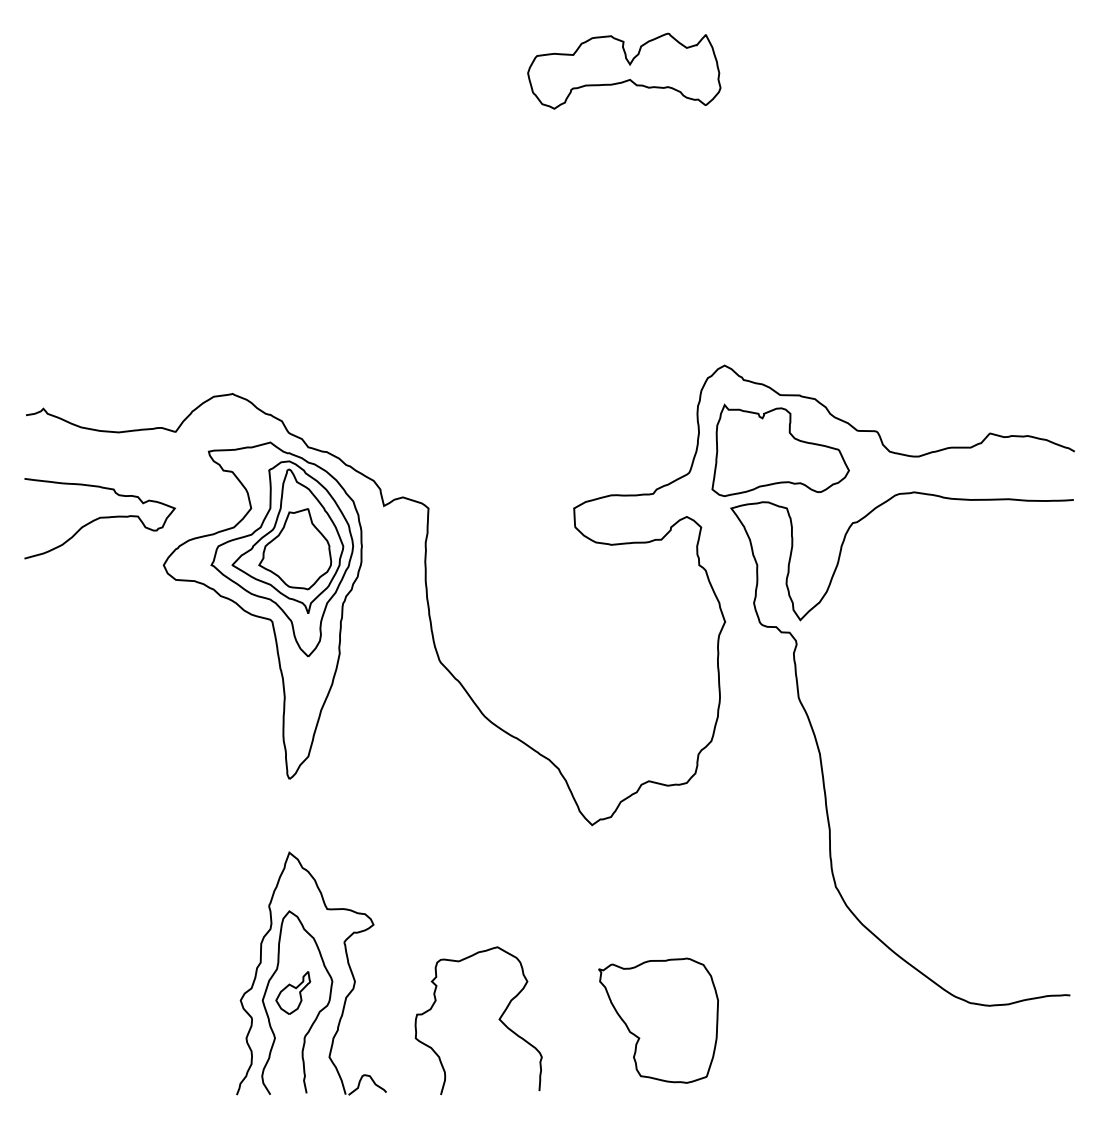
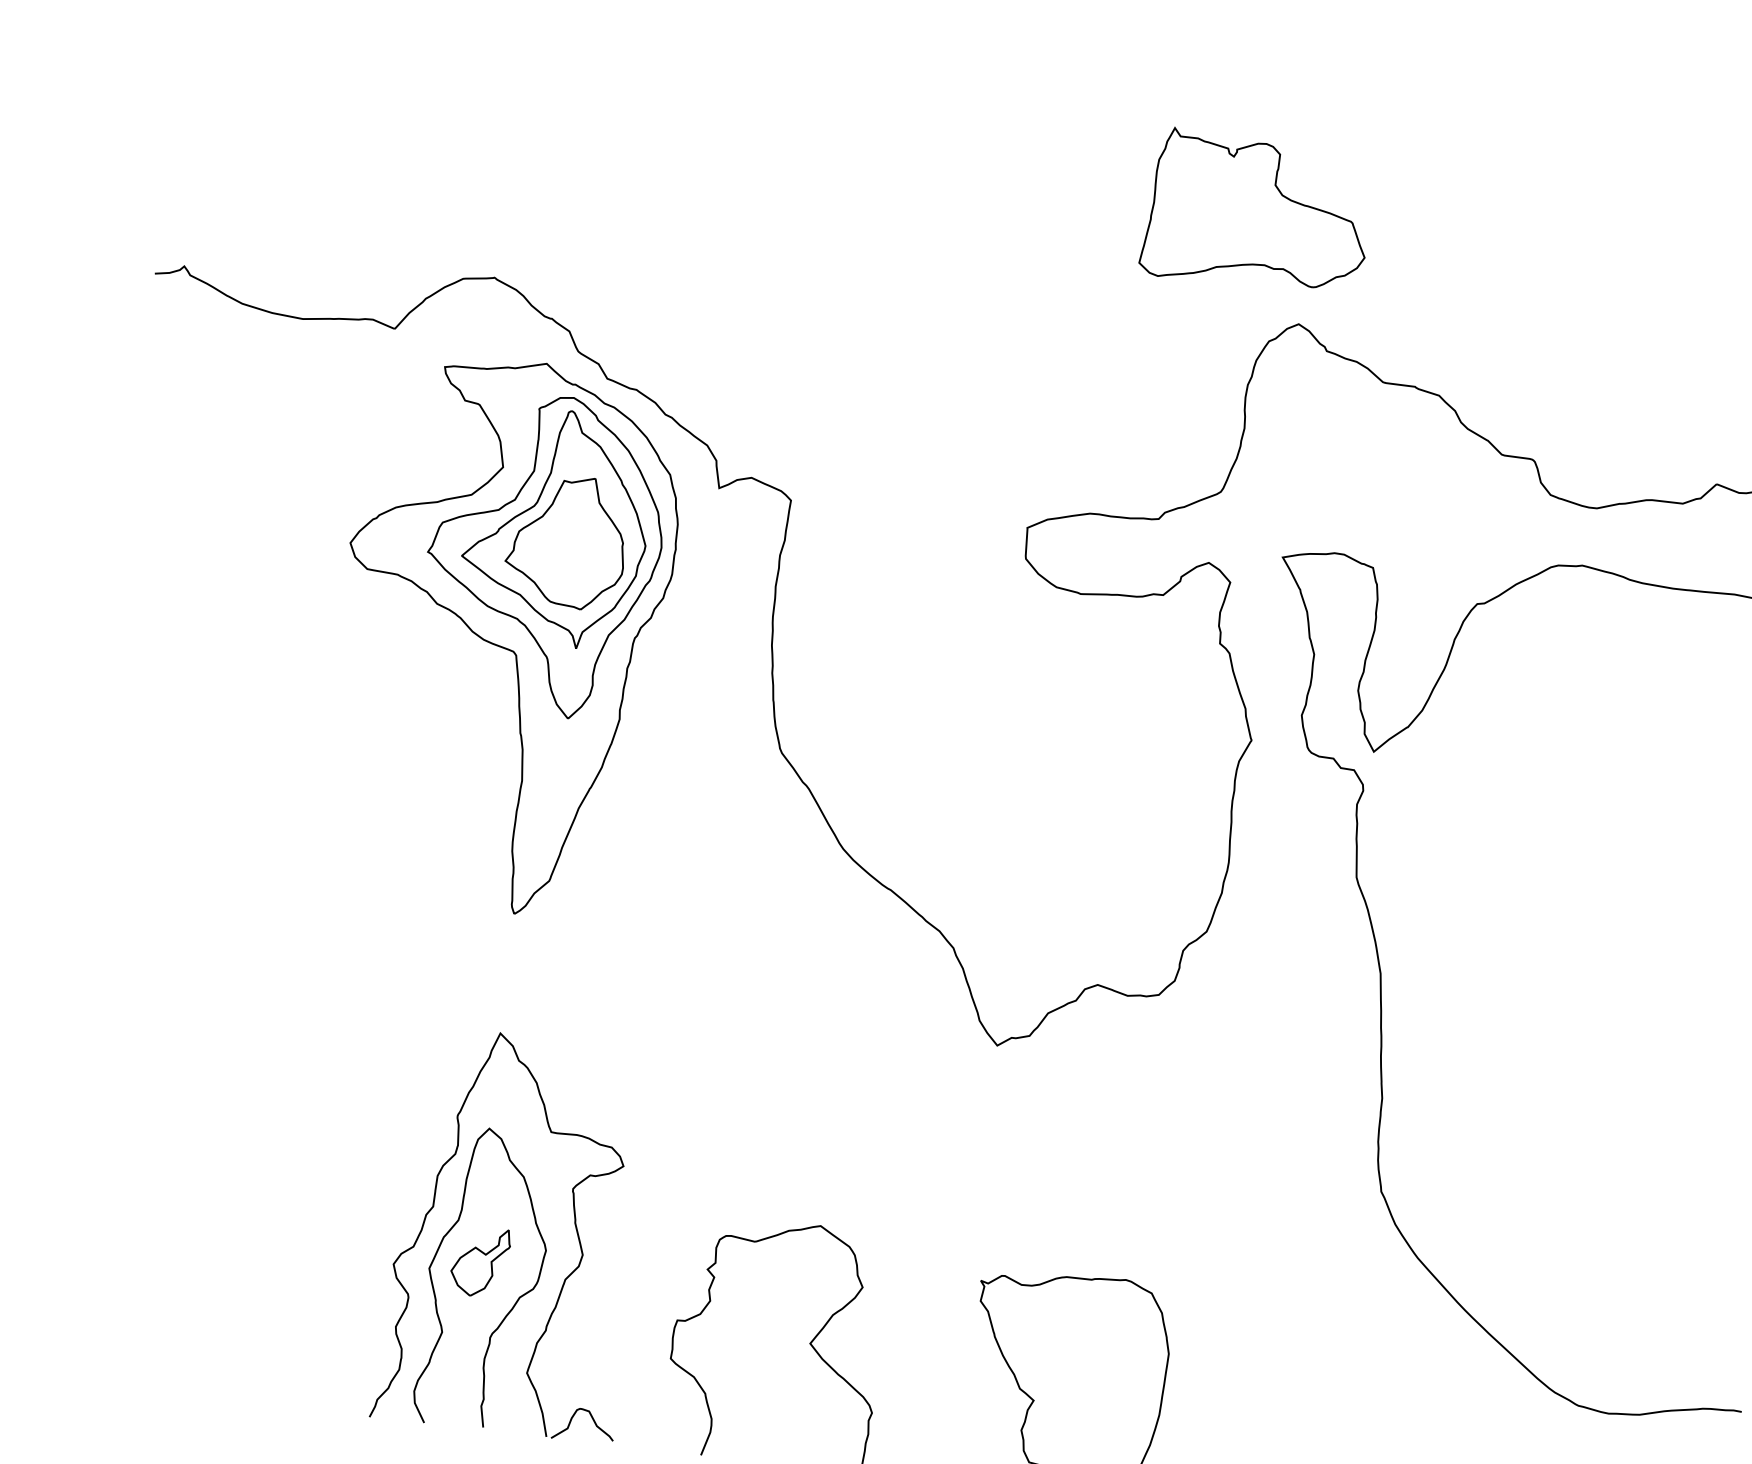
part: (780, 450) -> (1257, 212), moved
curve: (100, 518) -> (256, 455), removed

